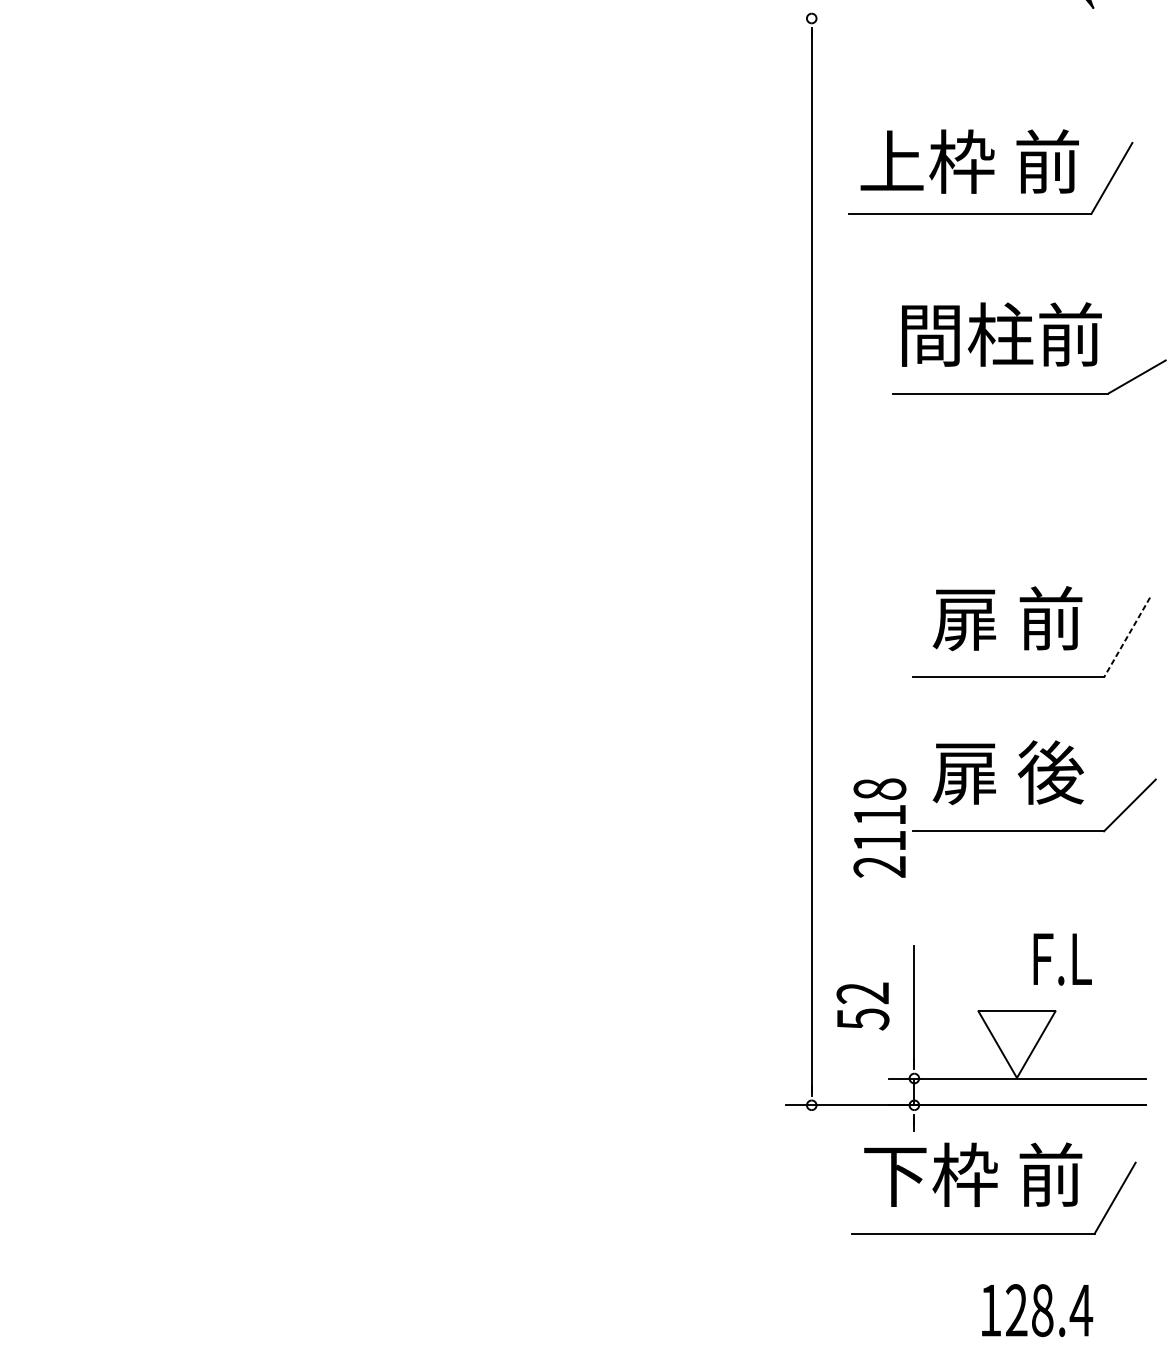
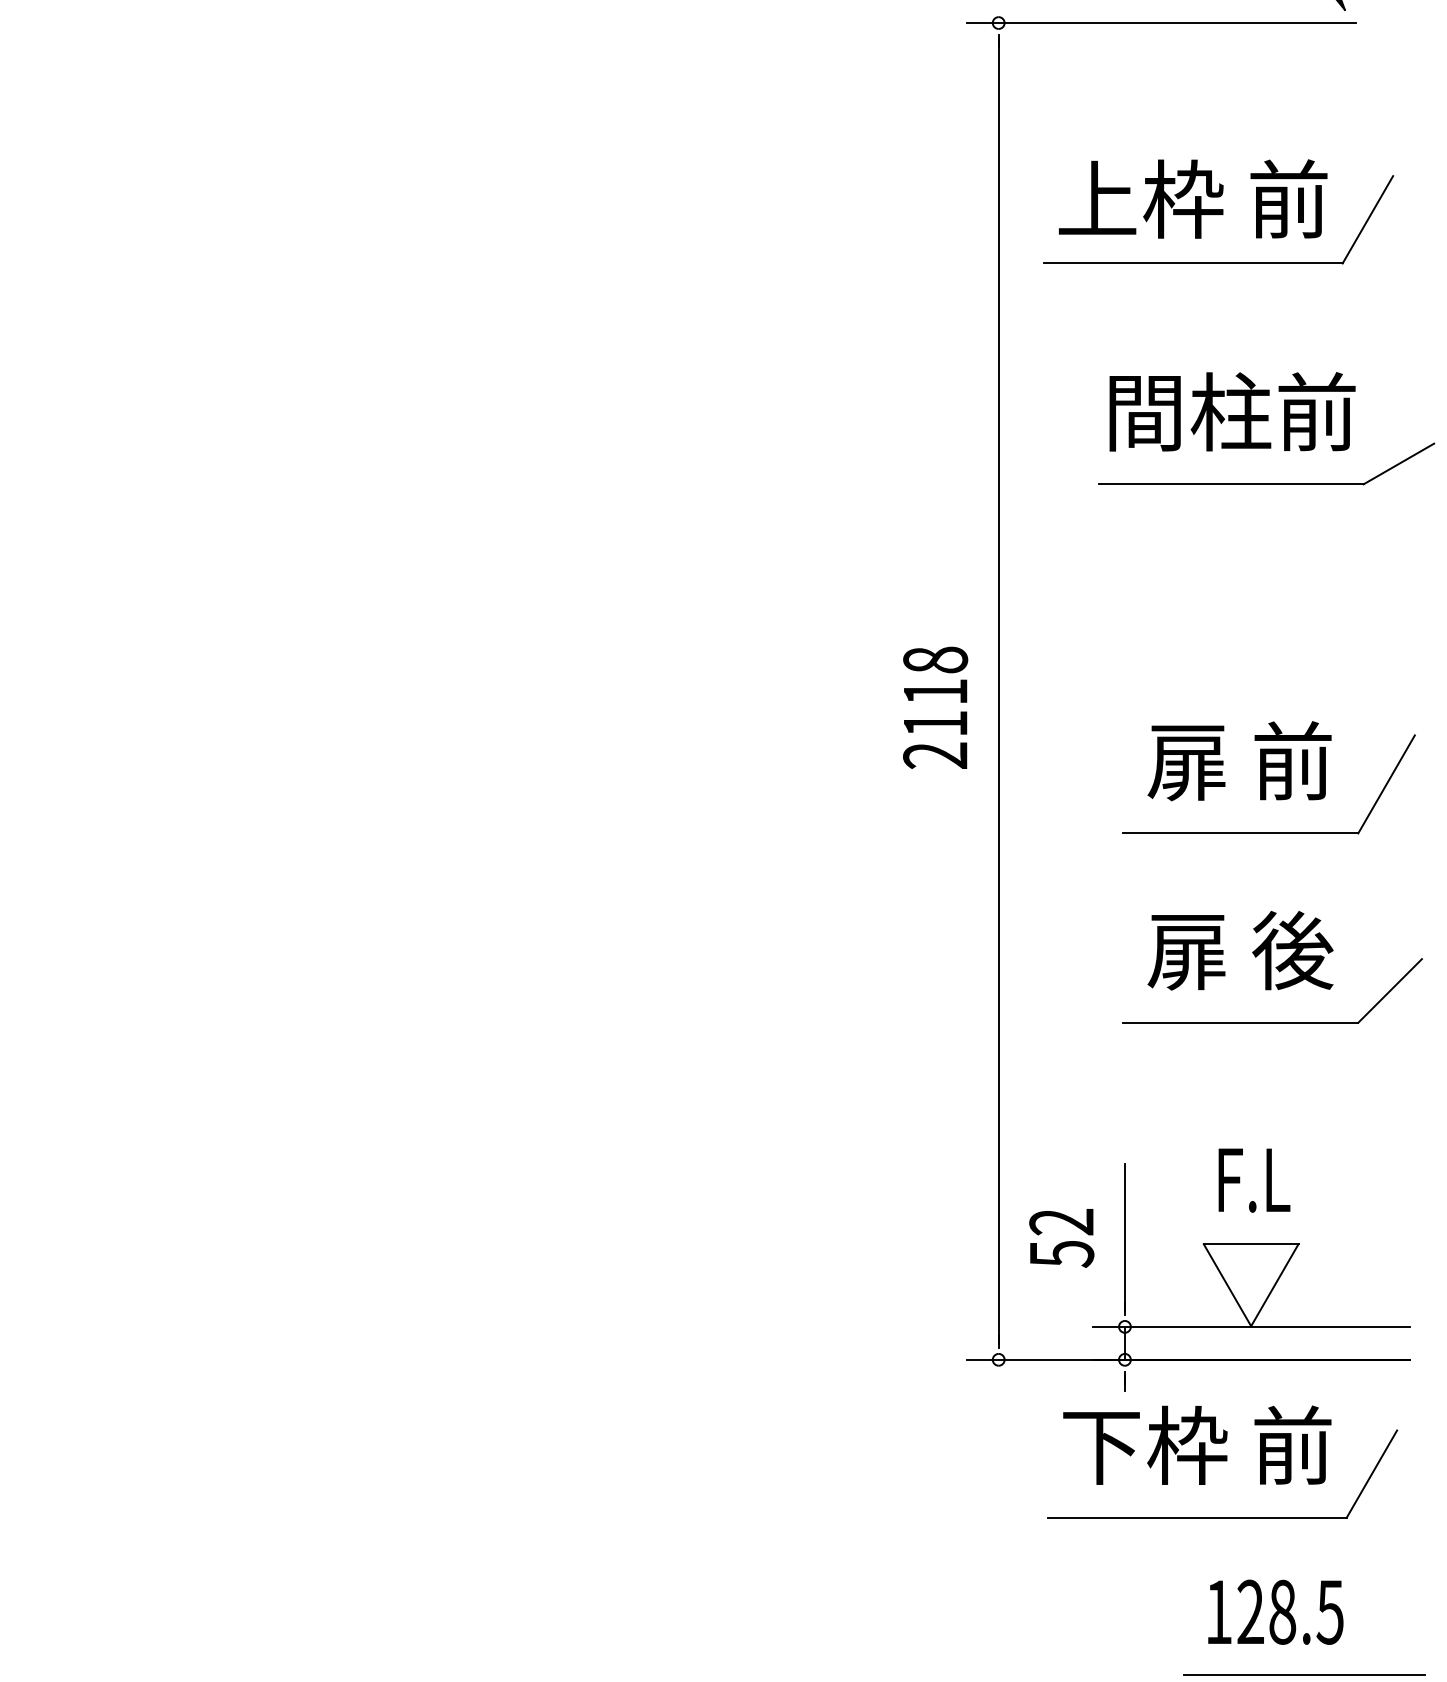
line: (944, 18) -> (1161, 23), added
line: (1127, 637) -> (1386, 784), dashed -> solid
text: (879, 827) -> (935, 707), moved
text: (1062, 959) -> (1254, 1180), moved
text: (1080, 1310) -> (1329, 1612), 128.4 -> 128.5
line: (1059, 1361) -> (1303, 1675), added

